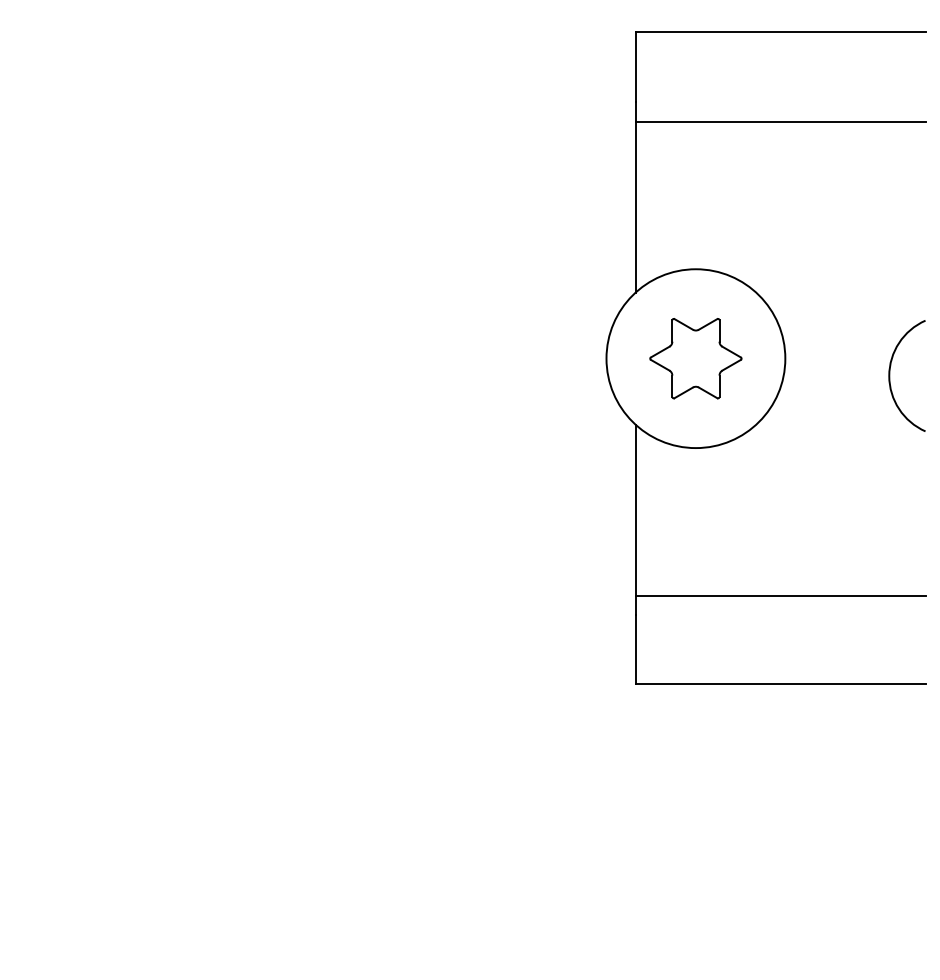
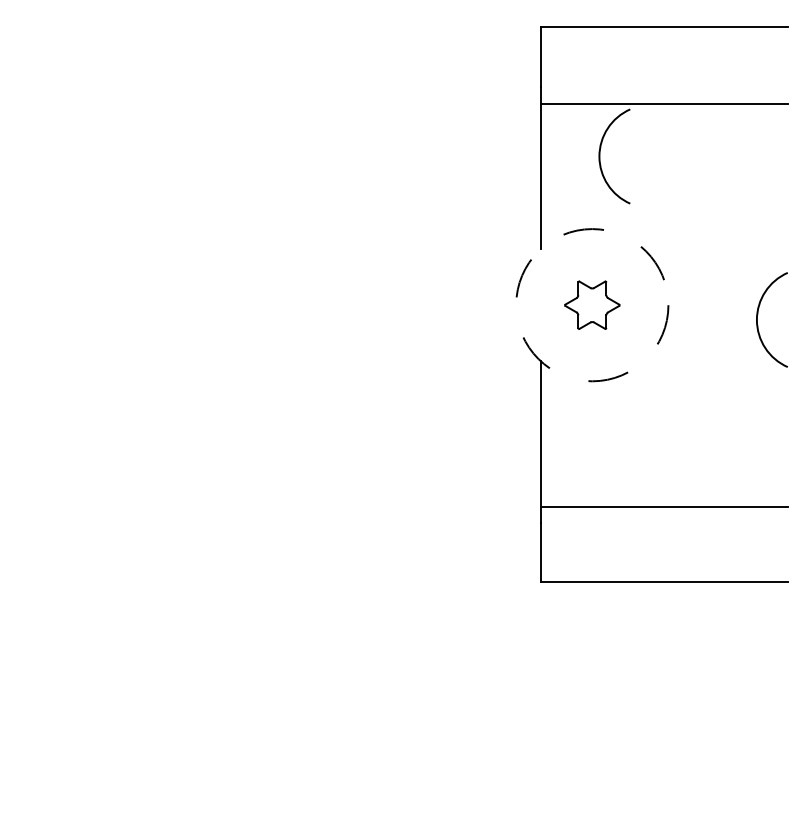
arc: (705, 183) -> (600, 156), added
circle: (695, 358) -> (591, 305), solid -> dashed
part: (695, 358) -> (591, 305), size x0.7

